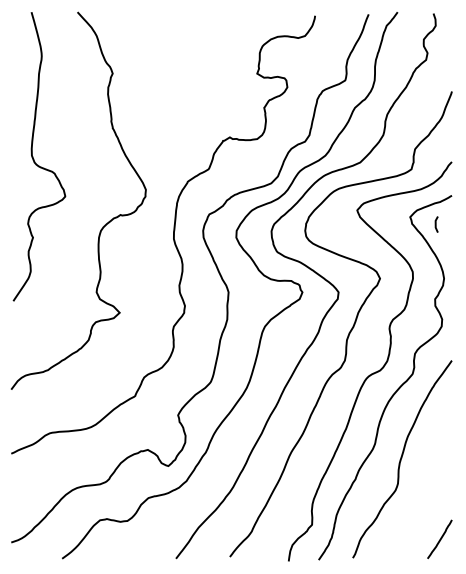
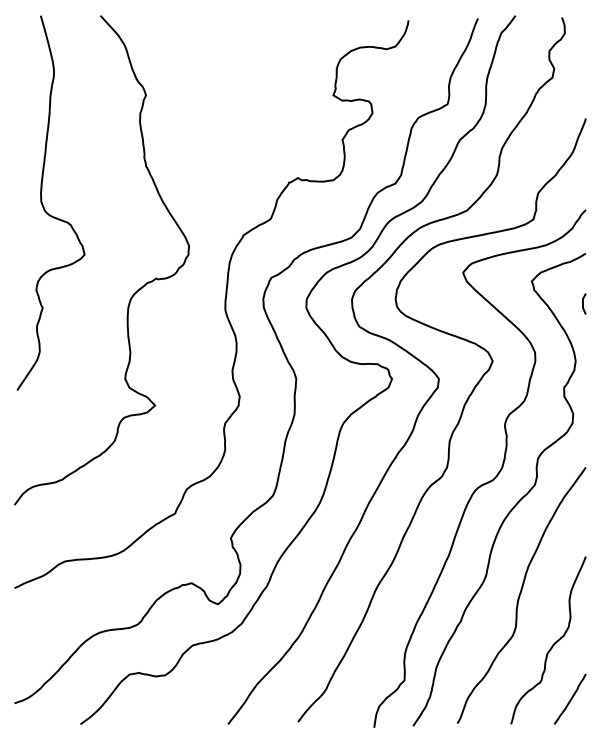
line: (436, 224) -> (584, 303), moved
curve: (426, 496) -> (552, 643), added

